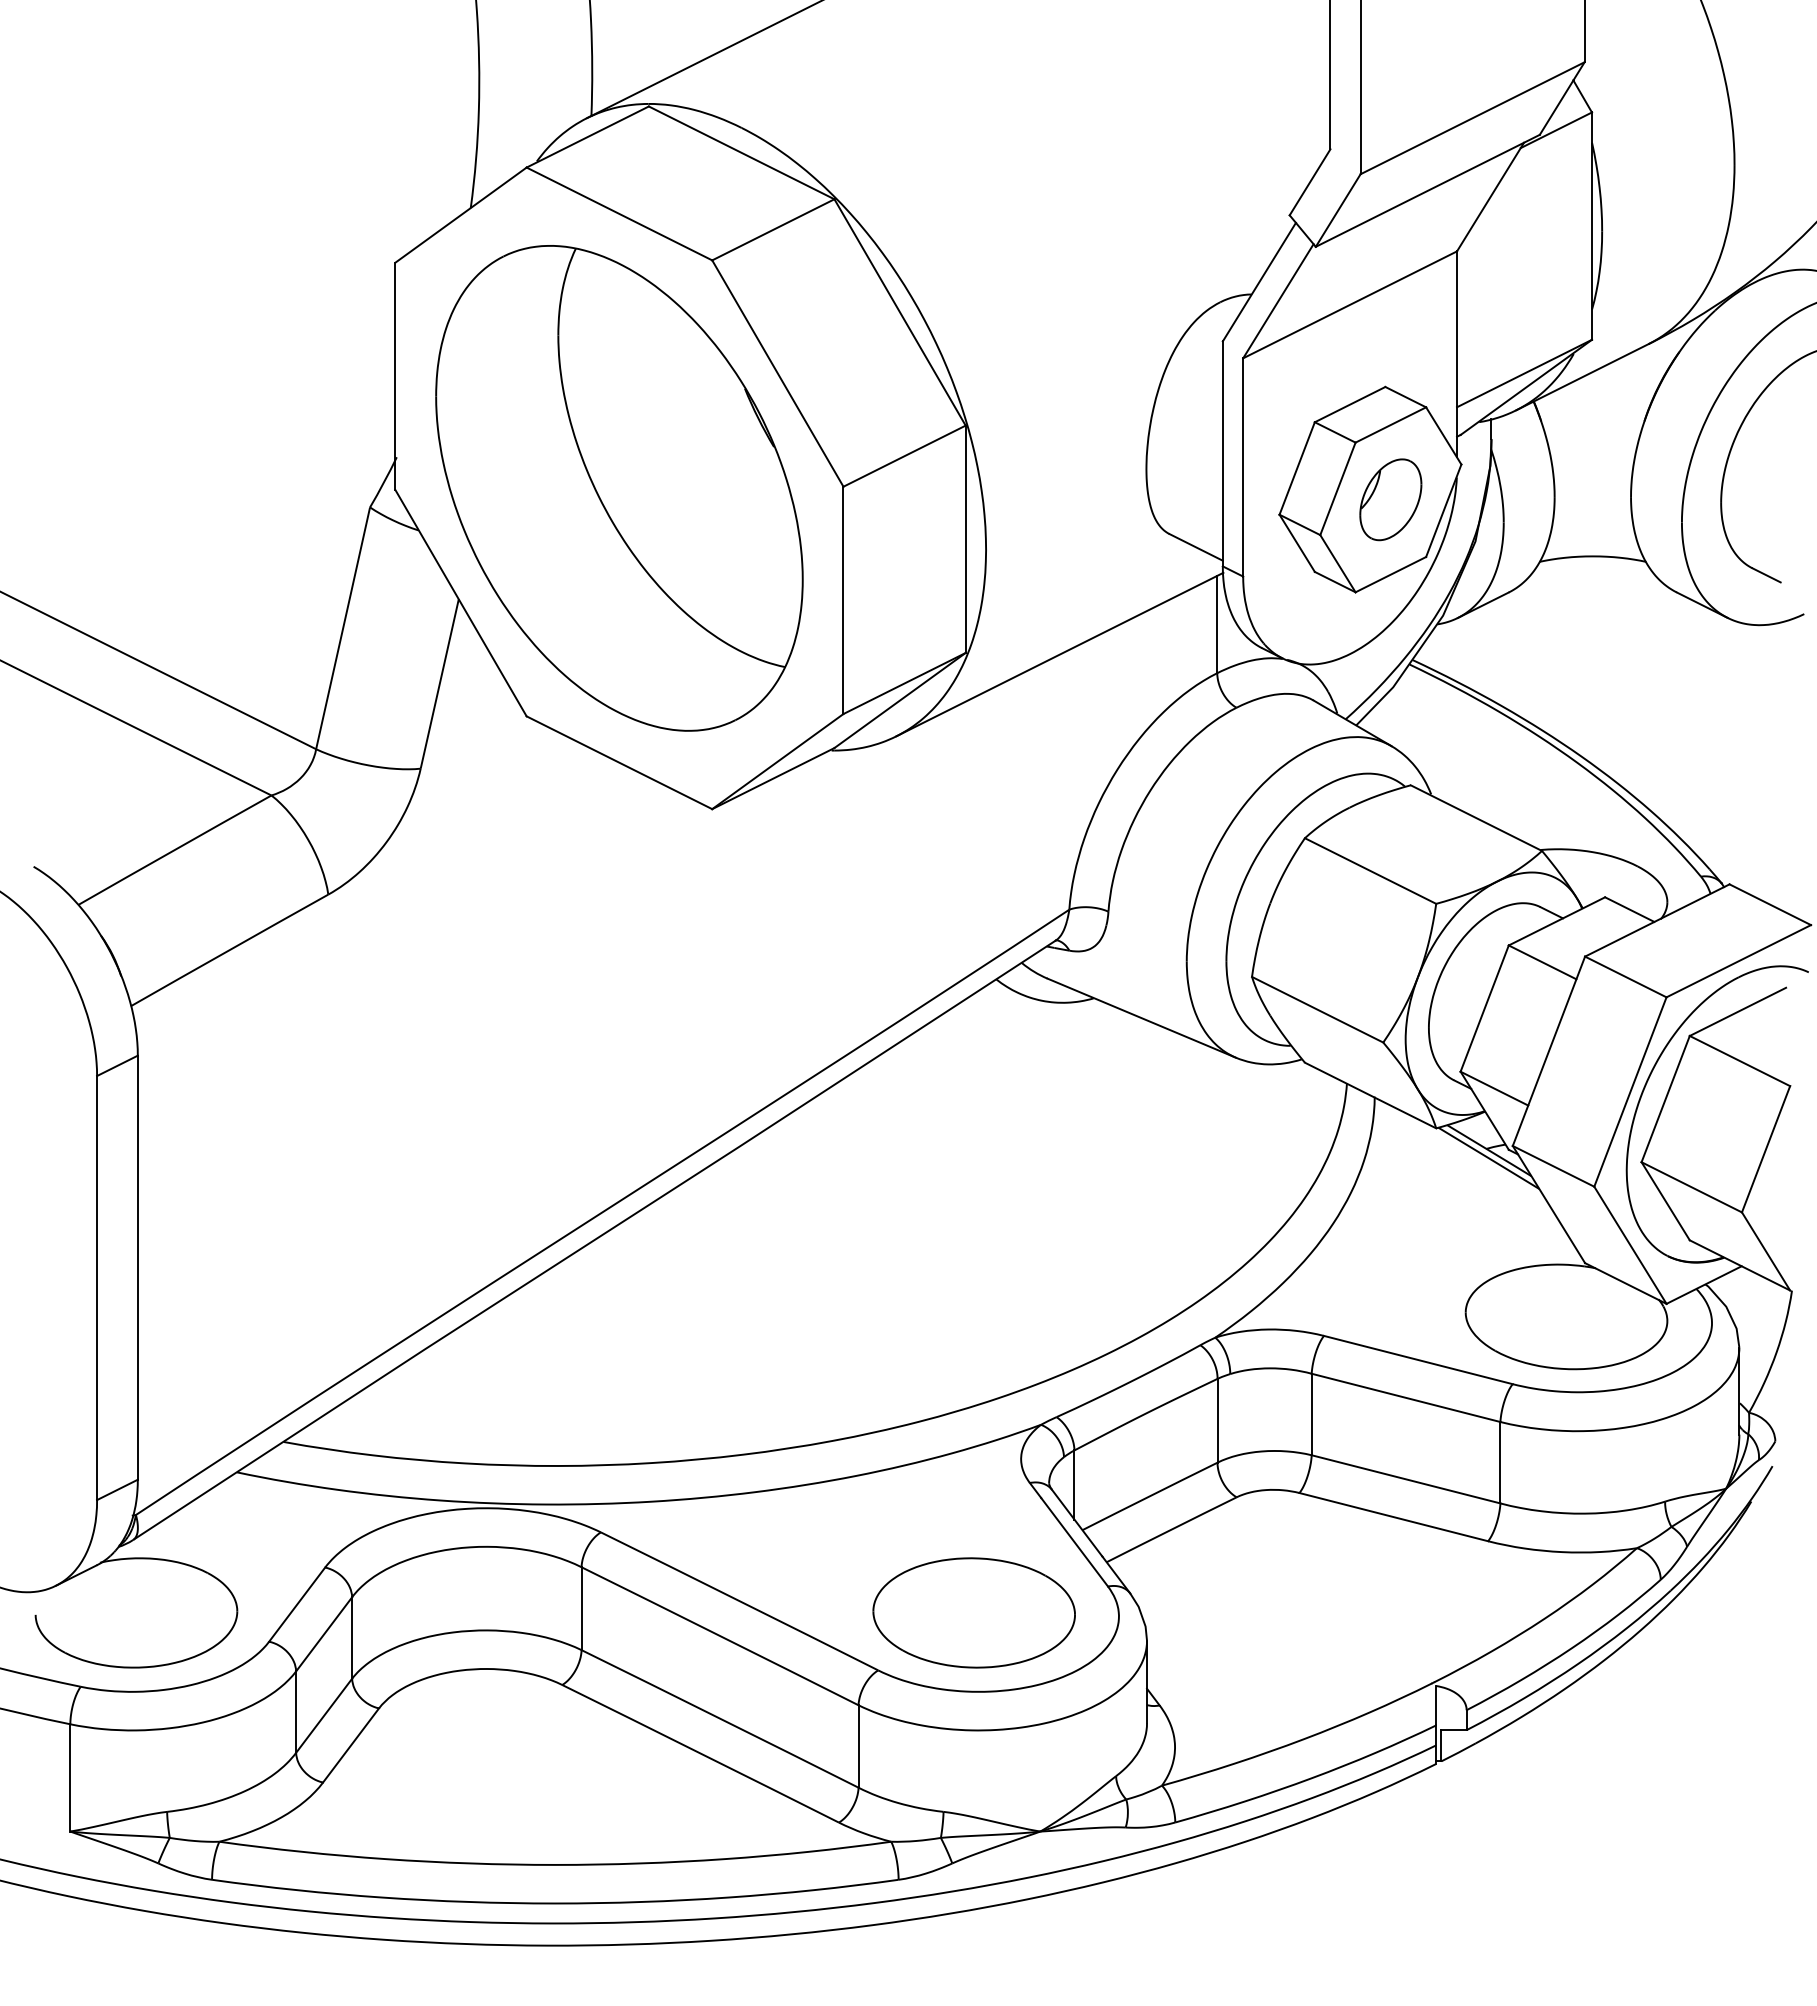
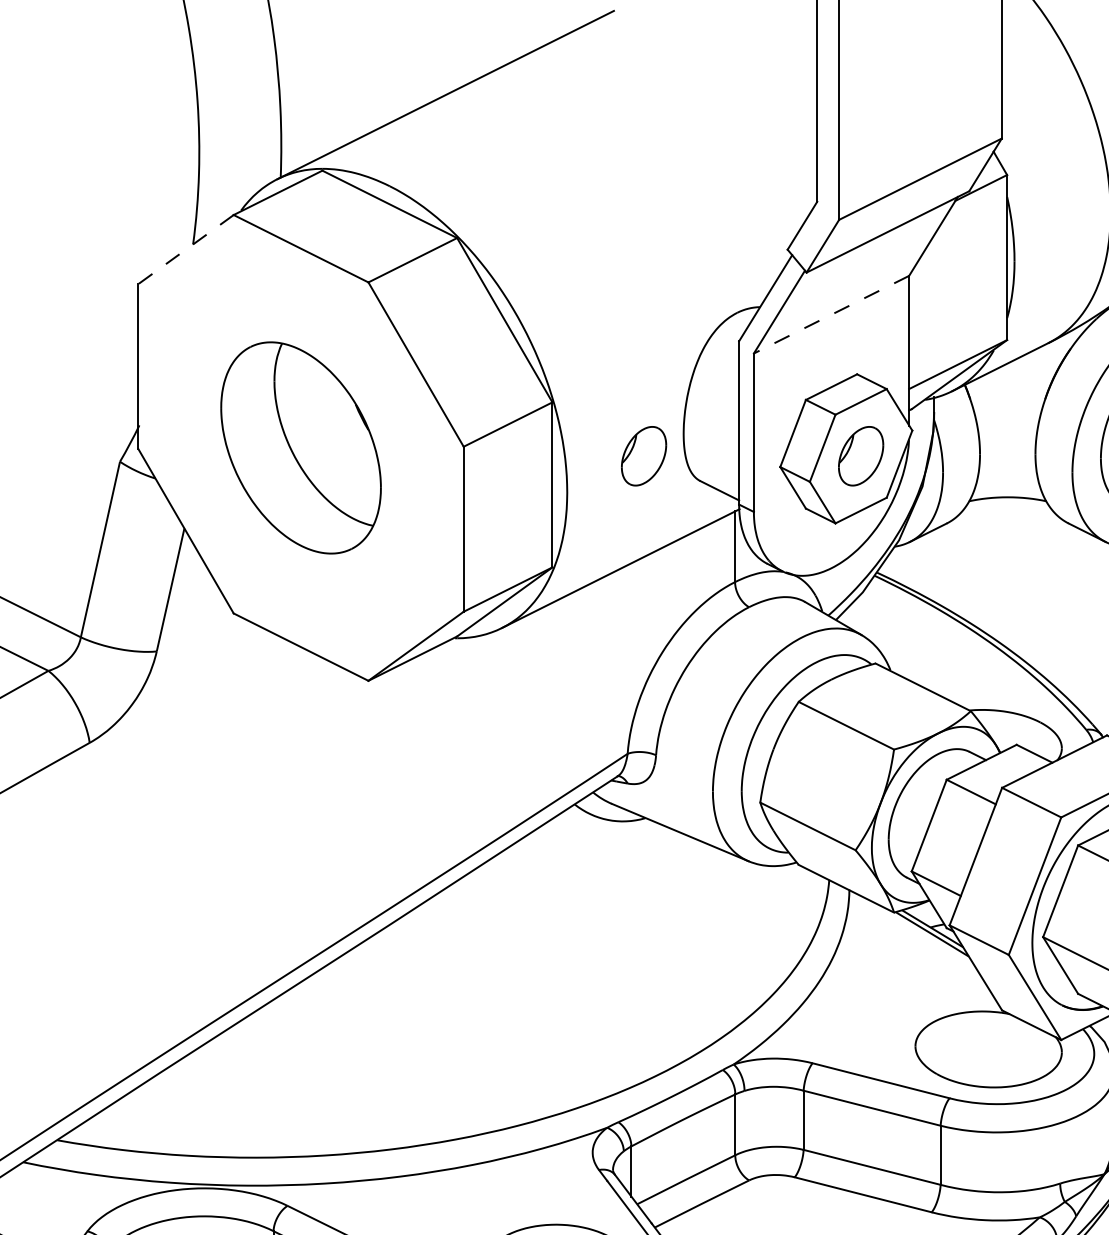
line: (460, 215) -> (185, 249), solid -> dashed
line: (1350, 304) -> (831, 314), solid -> dashed
part: (619, 488) -> (301, 448), size x0.6
part: (1091, 499) -> (643, 456), added

